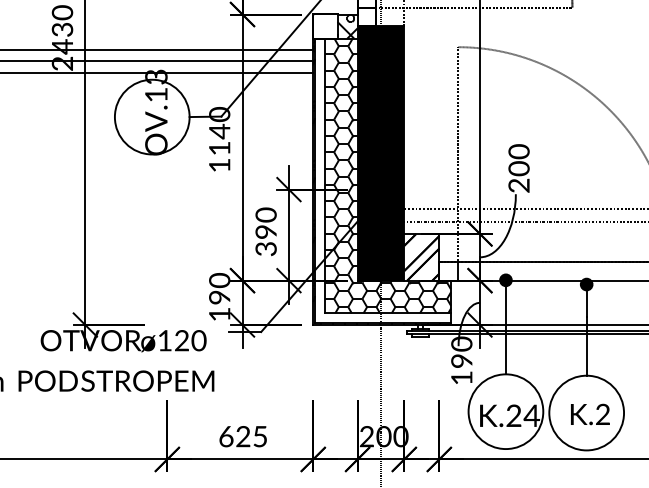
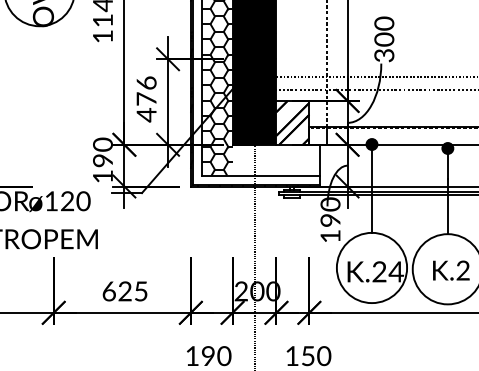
text: (521, 185) -> (386, 55), 200 -> 300
text: (265, 232) -> (146, 99), 390 -> 476
hatch: (404, 296) -> (276, 159), removed

